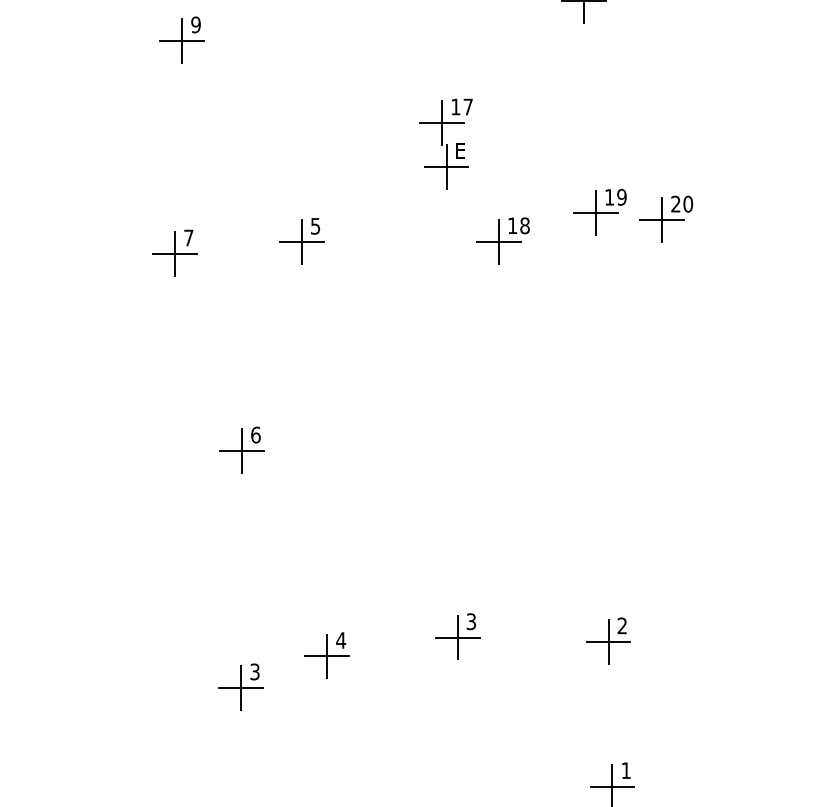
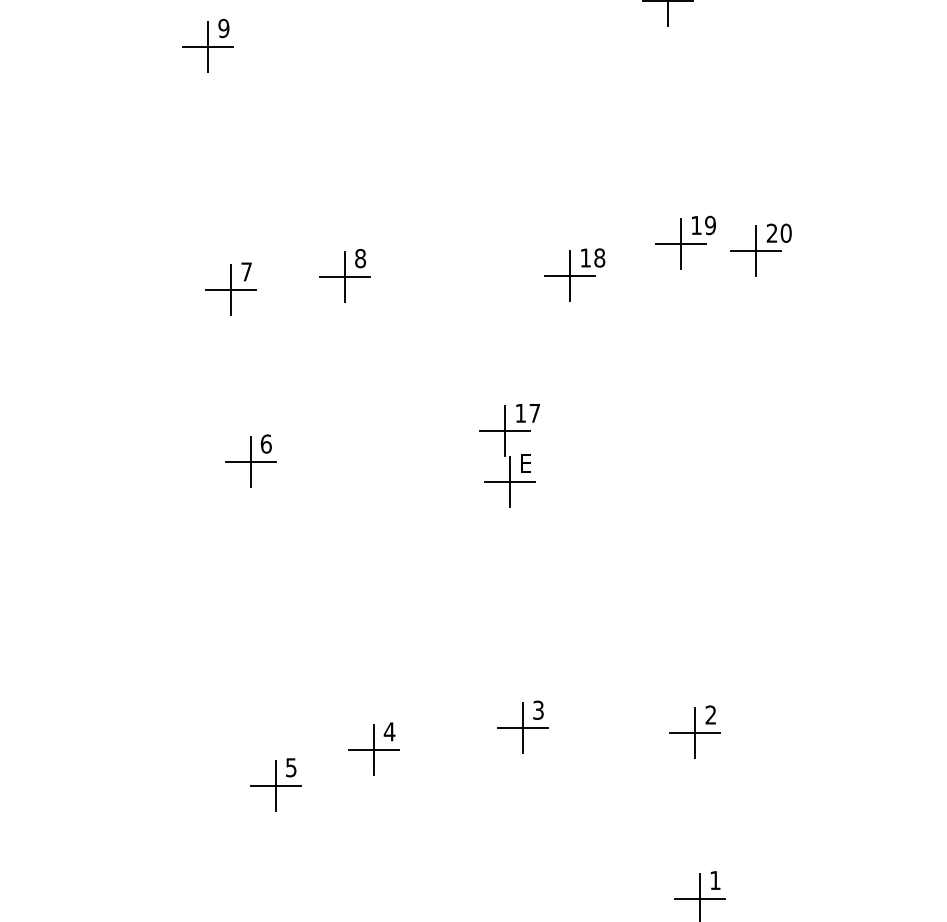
part: (444, 144) -> (507, 456), moved
text: (315, 226) -> (360, 258), 5 -> 8
part: (174, 253) -> (230, 289), moved
part: (242, 450) -> (250, 461), moved
text: (255, 671) -> (291, 767), 3 -> 5

